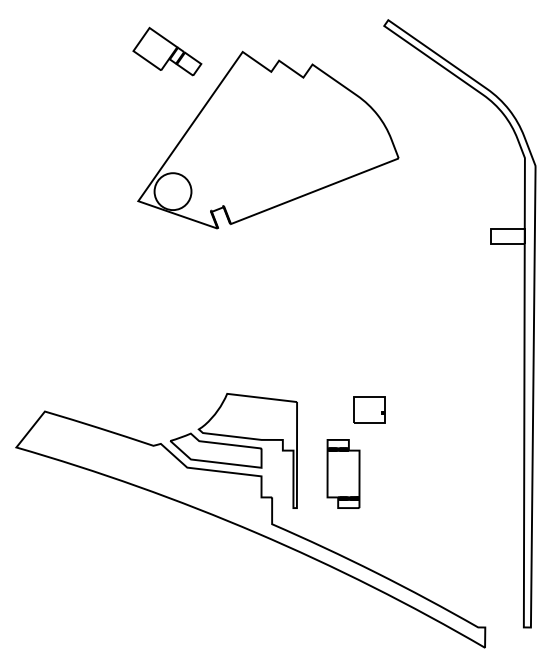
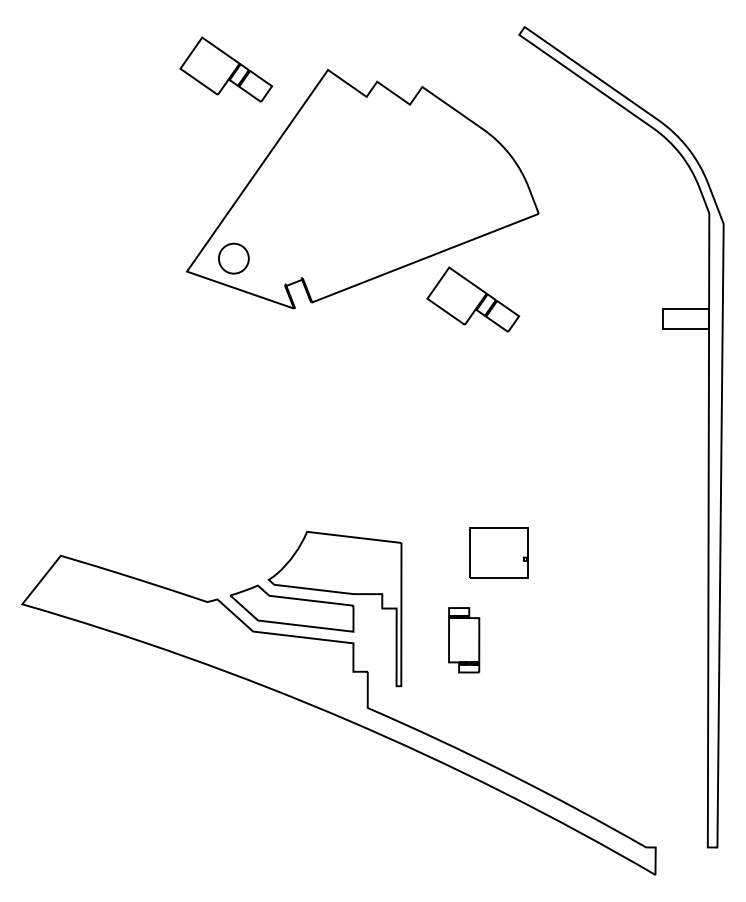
circle: (172, 191) -> (233, 258), size x0.6
part: (350, 221) -> (473, 299), added
part: (368, 409) -> (498, 553), size x1.4
part: (342, 474) -> (463, 640), size x0.7

